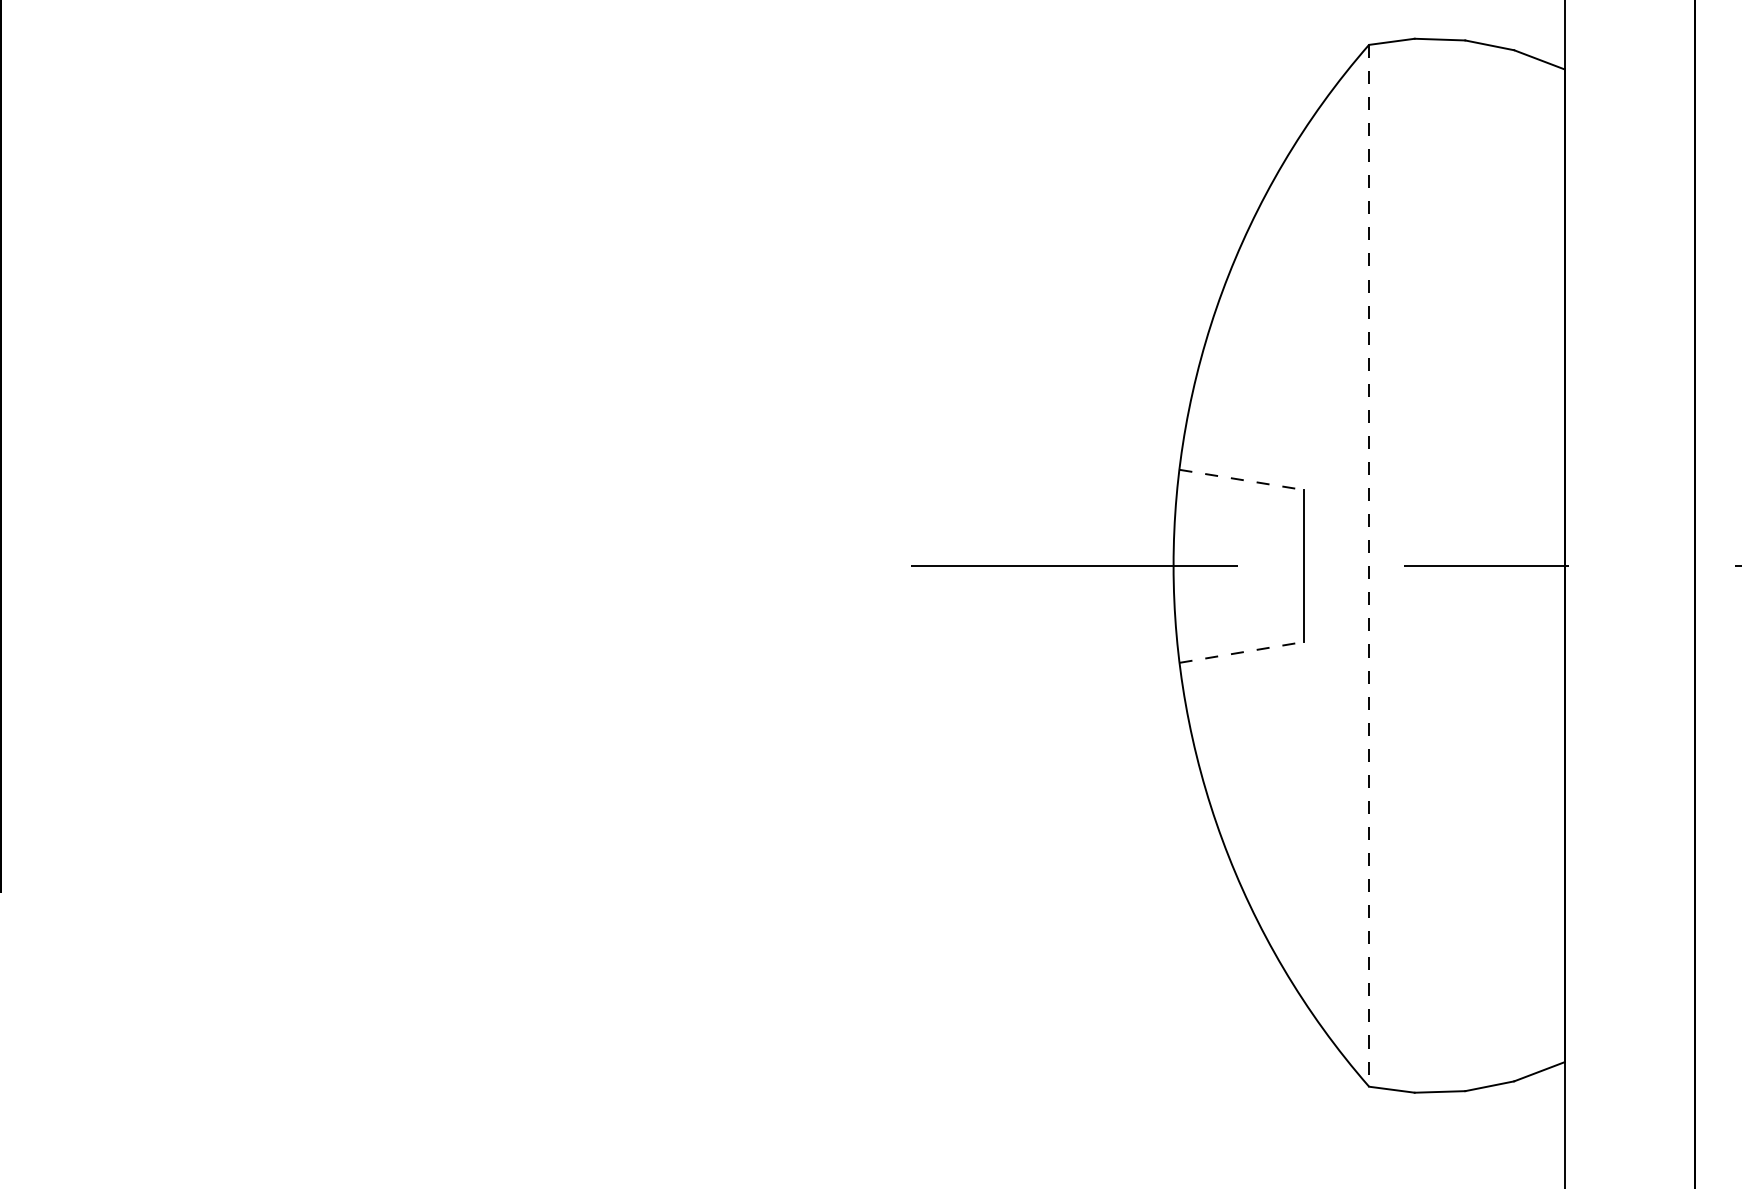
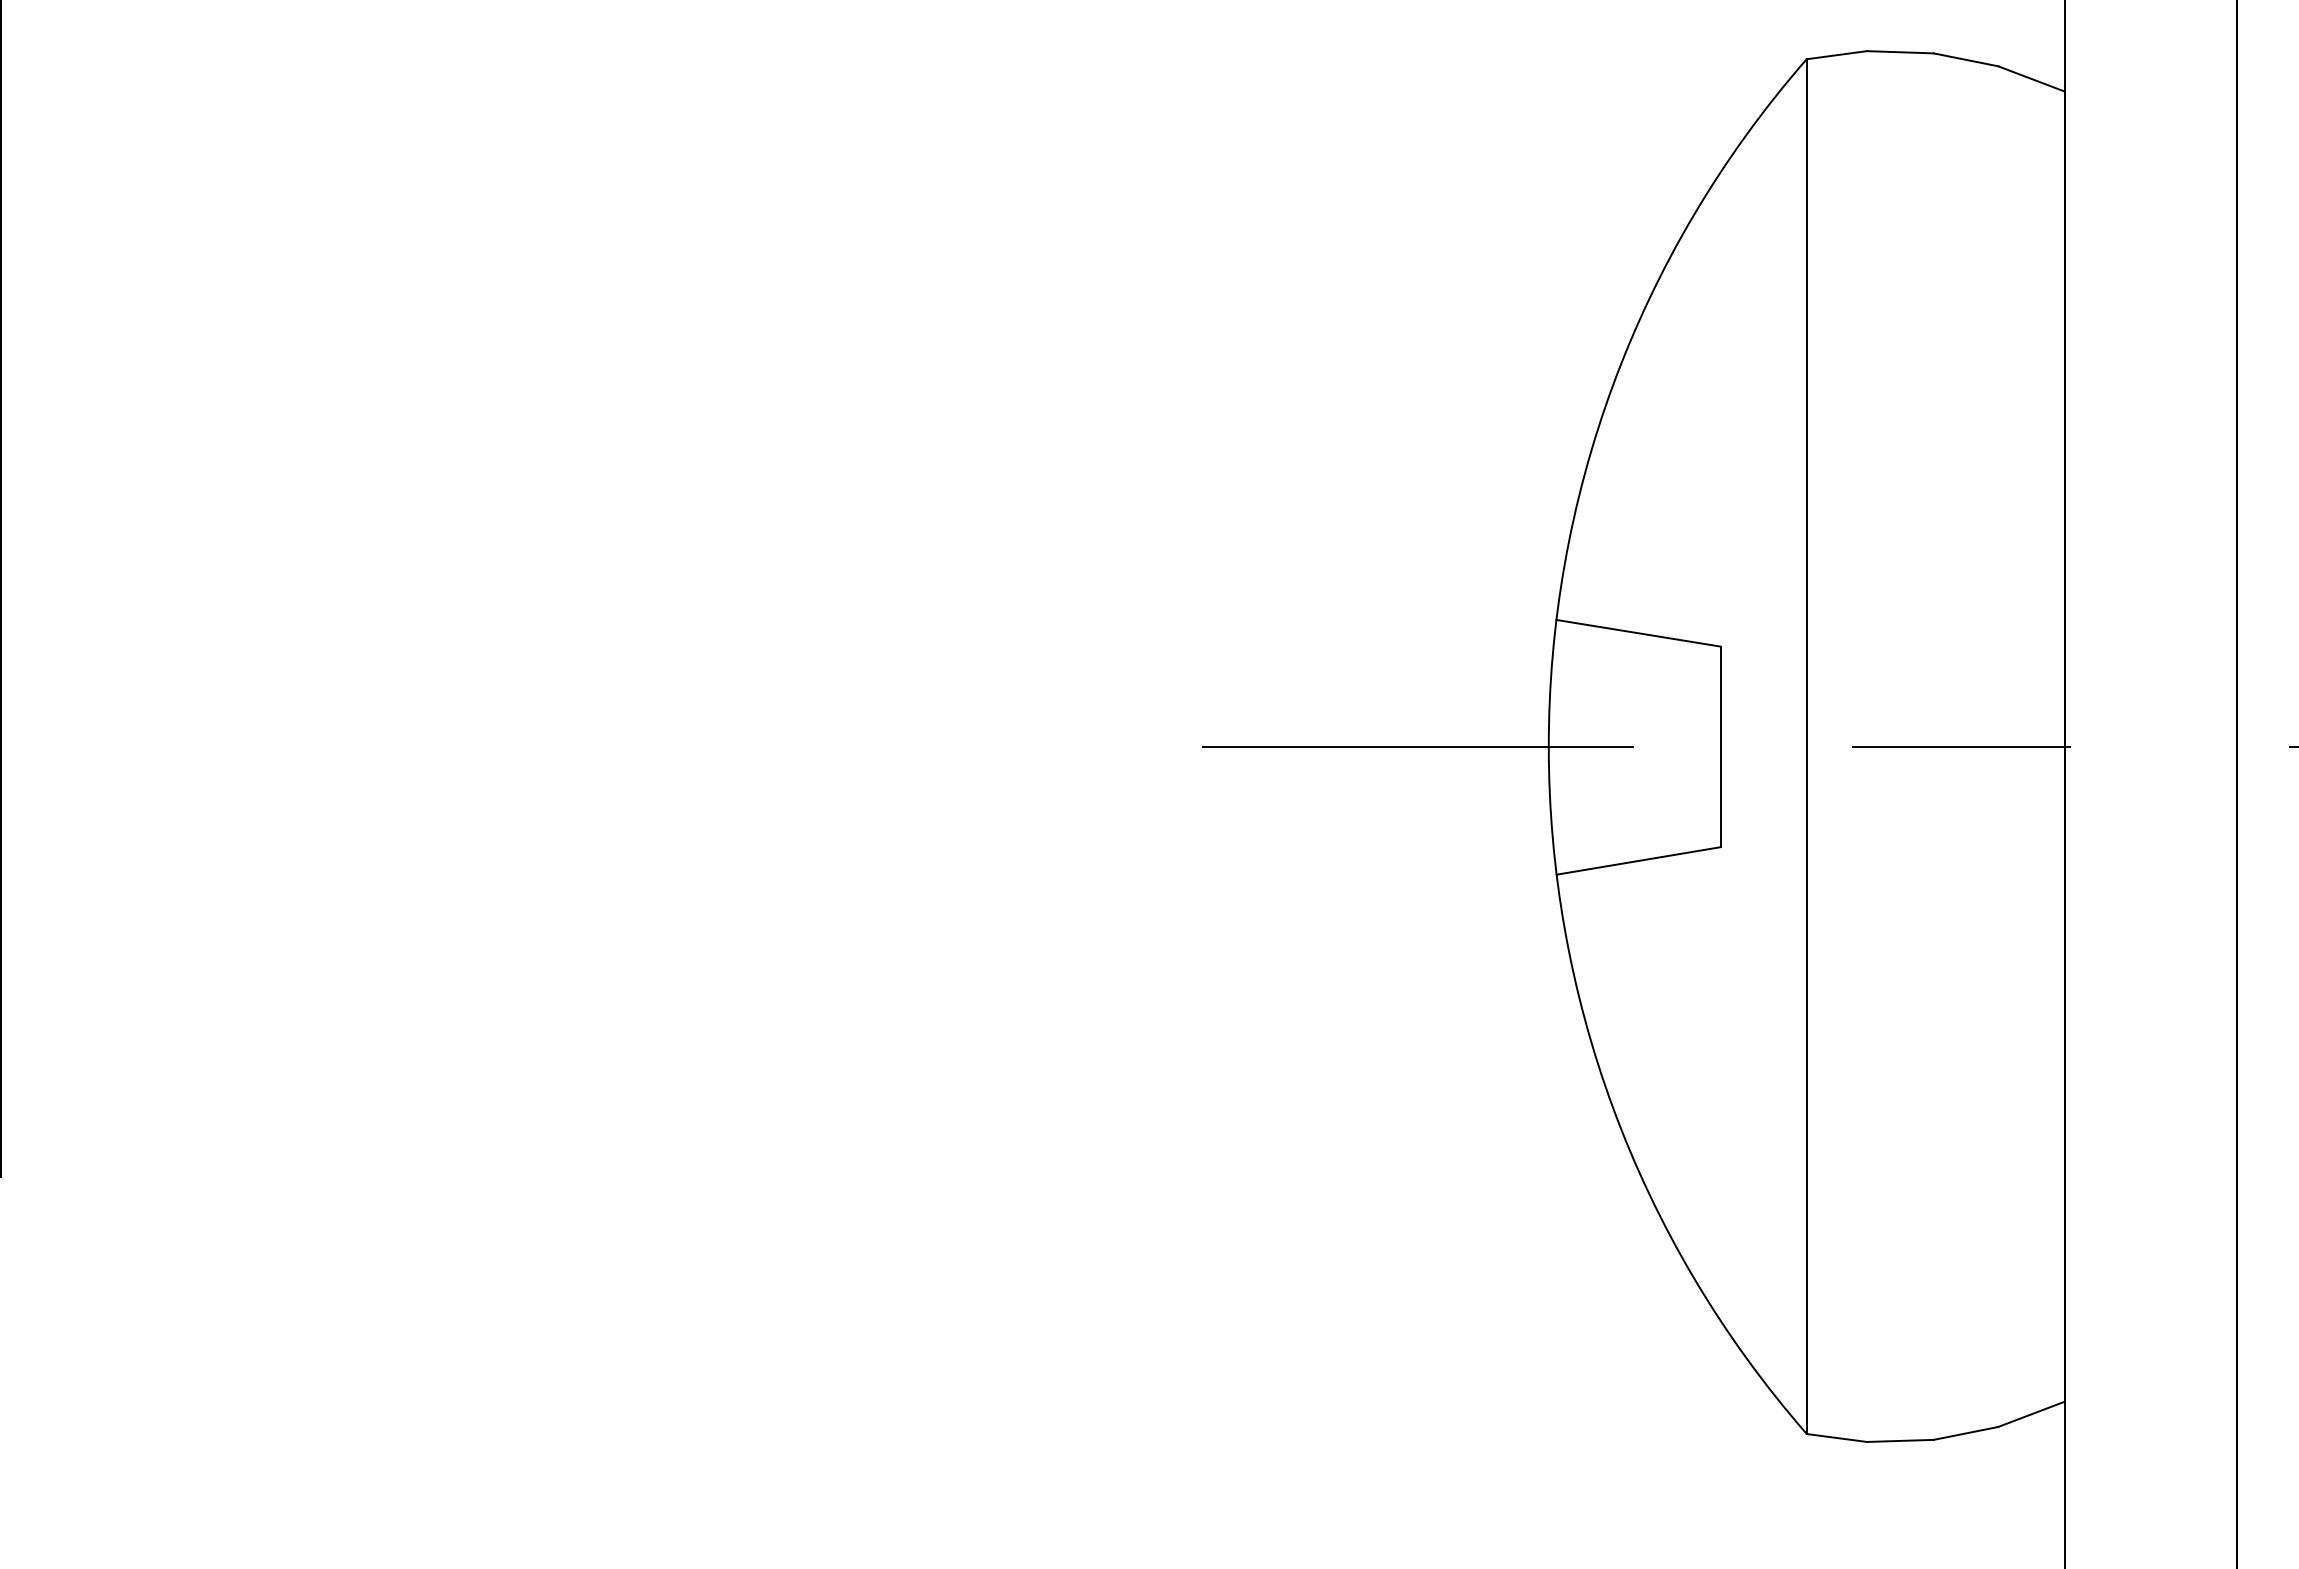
line: (1242, 480) -> (1639, 633), dashed -> solid
line: (1368, 566) -> (1806, 747), dashed -> solid
line: (1242, 652) -> (1639, 860), dashed -> solid

